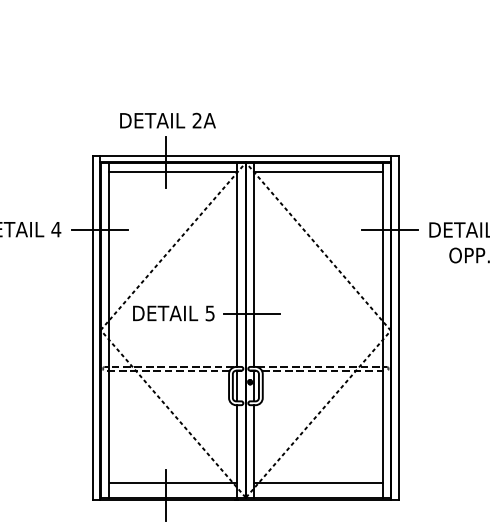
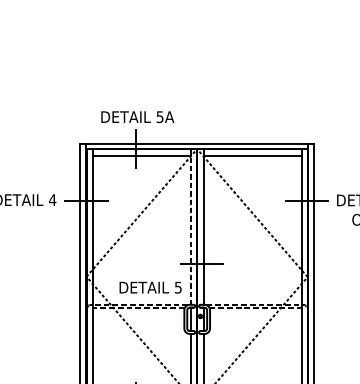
text: (196, 120) -> (159, 116), 2A -> 5A
line: (237, 265) -> (190, 227), solid -> dashed
text: (173, 313) -> (150, 287), moved

